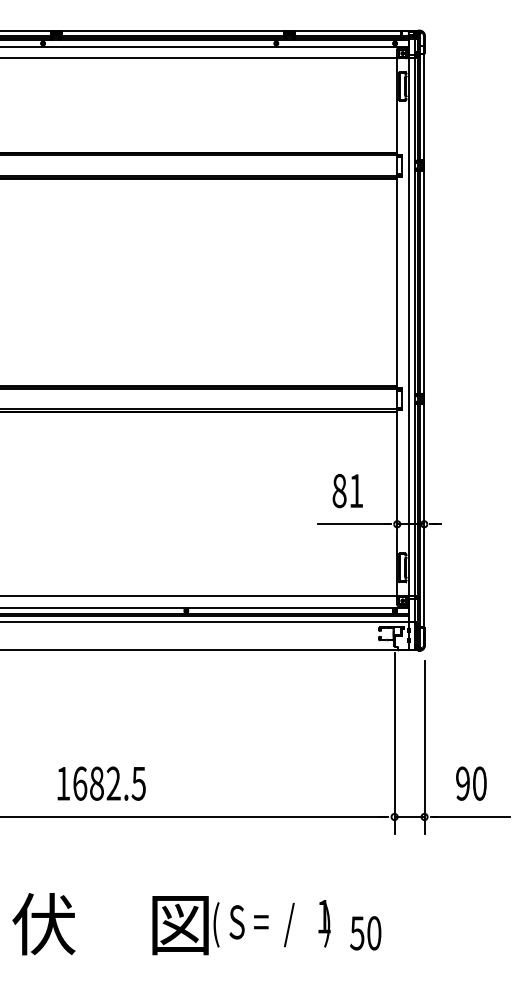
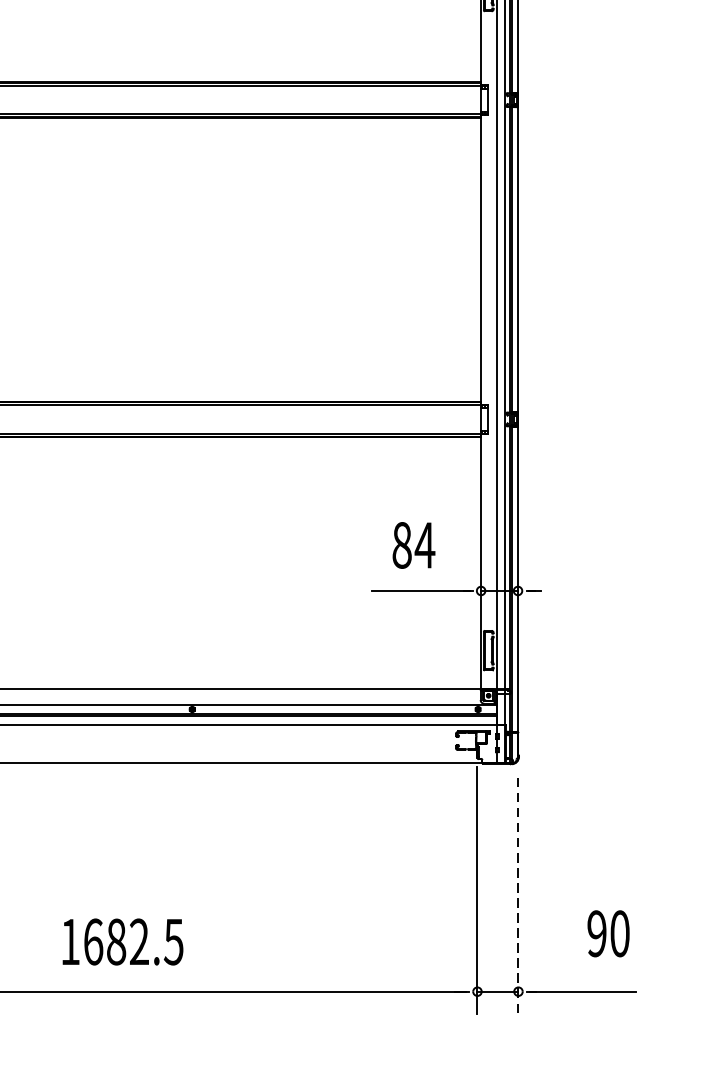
text: (355, 490) -> (423, 544), 81 -> 84
line: (424, 747) -> (518, 896), solid -> dashed
text: (101, 783) -> (122, 941), moved
text: (471, 783) -> (608, 933), moved

